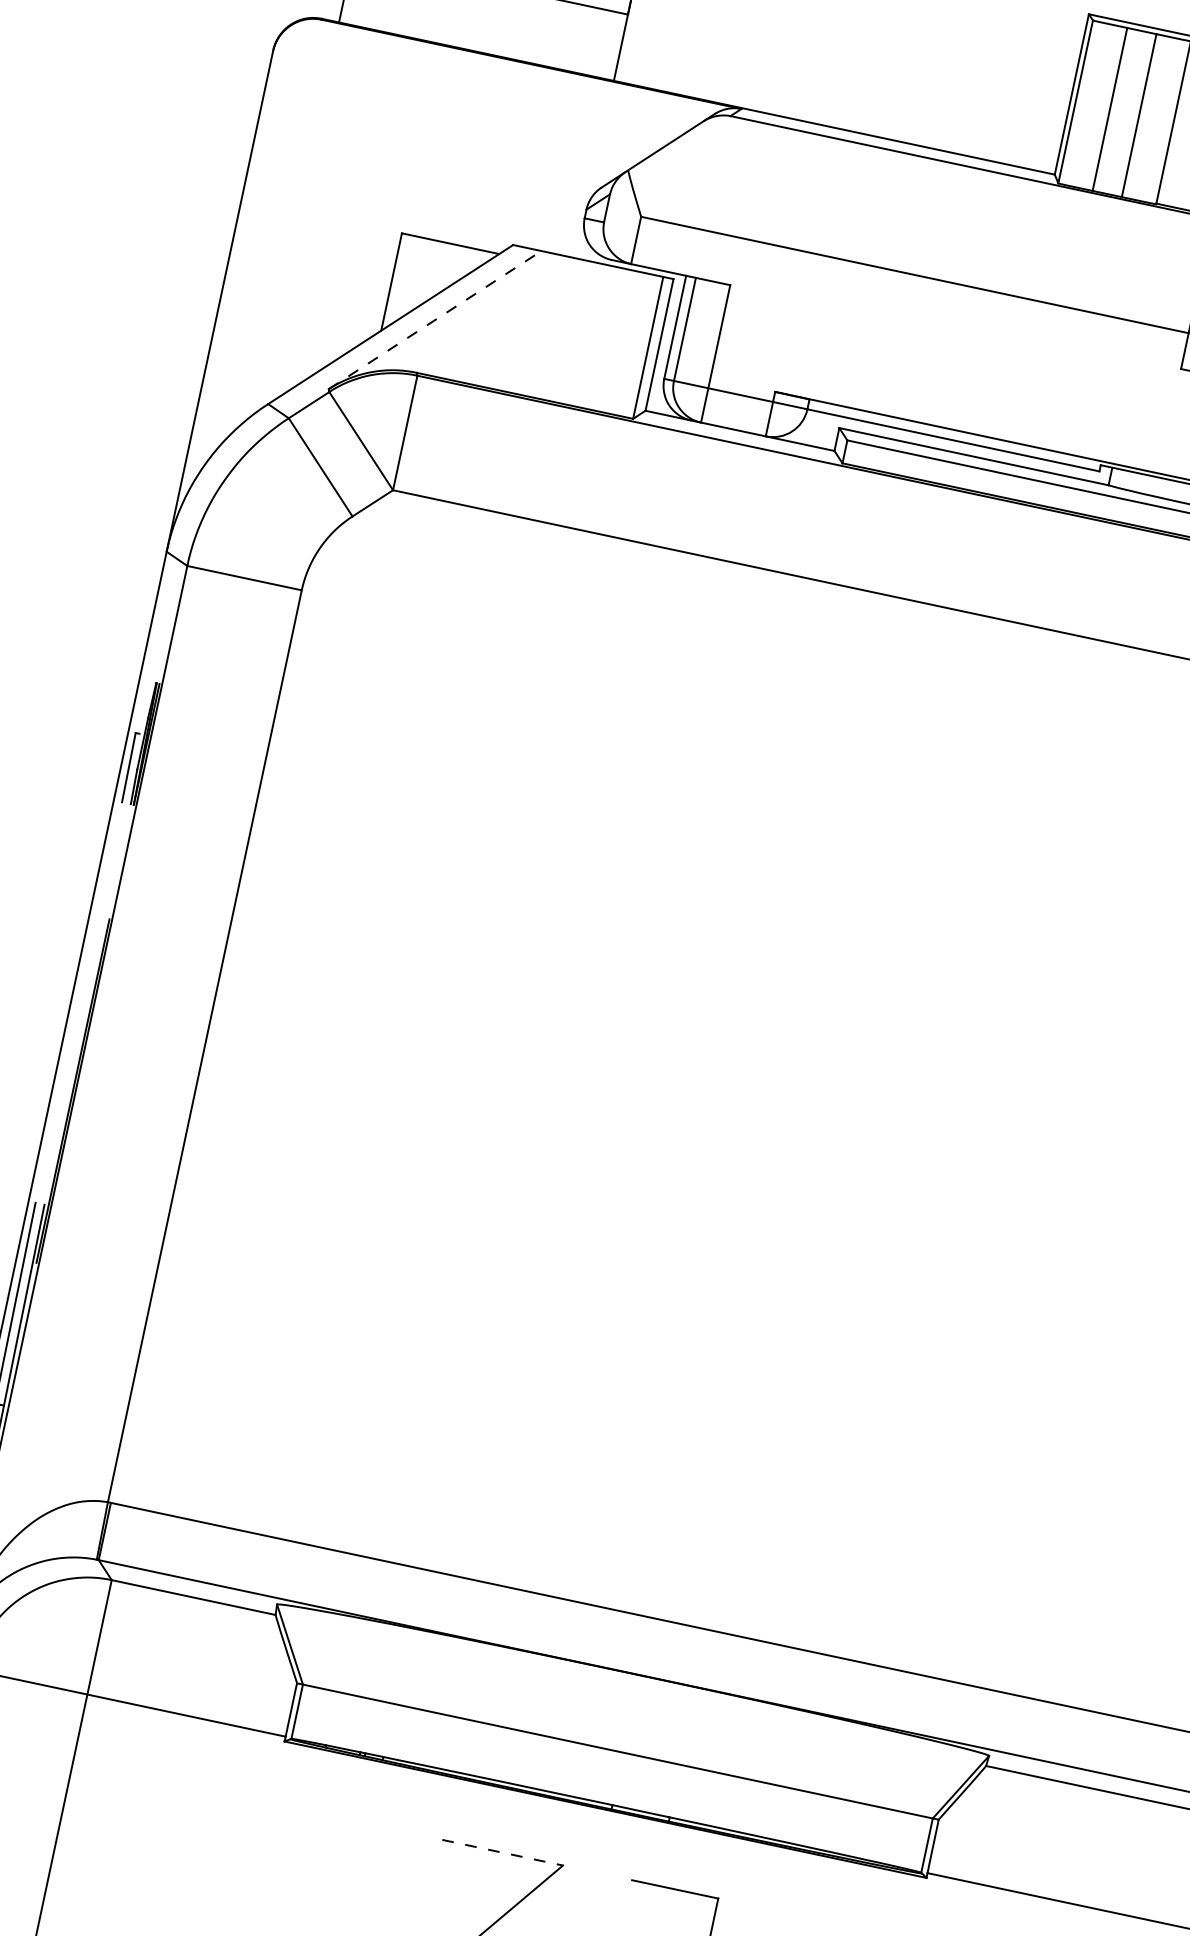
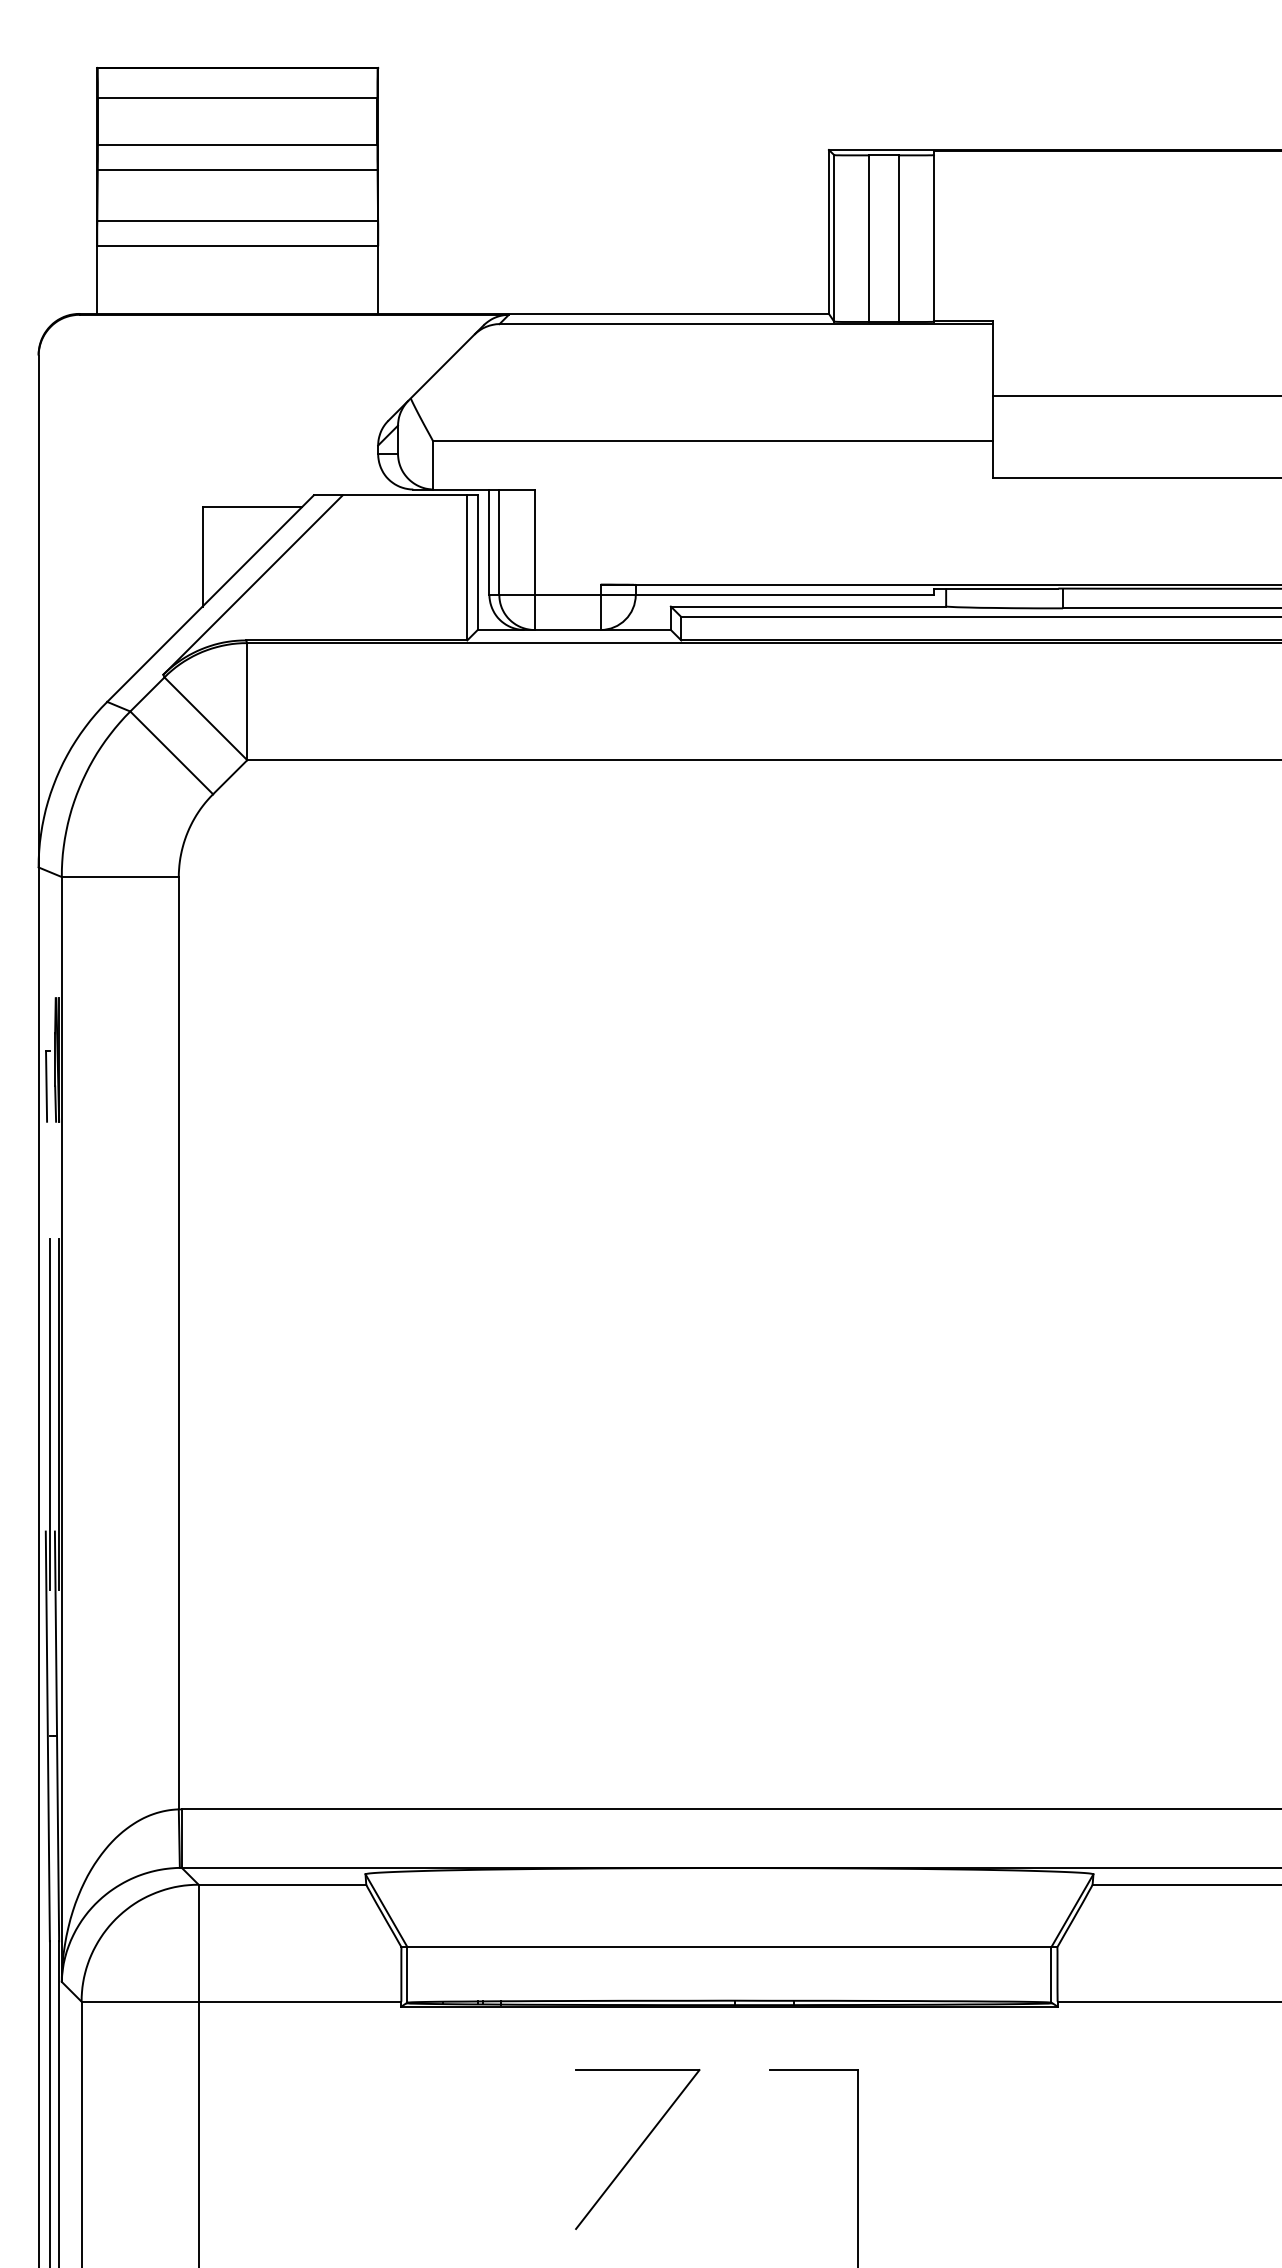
line: (435, 320) -> (253, 585), dashed -> solid
line: (63, 1089) -> (49, 1414), added
line: (502, 1853) -> (637, 2070), dashed -> solid

